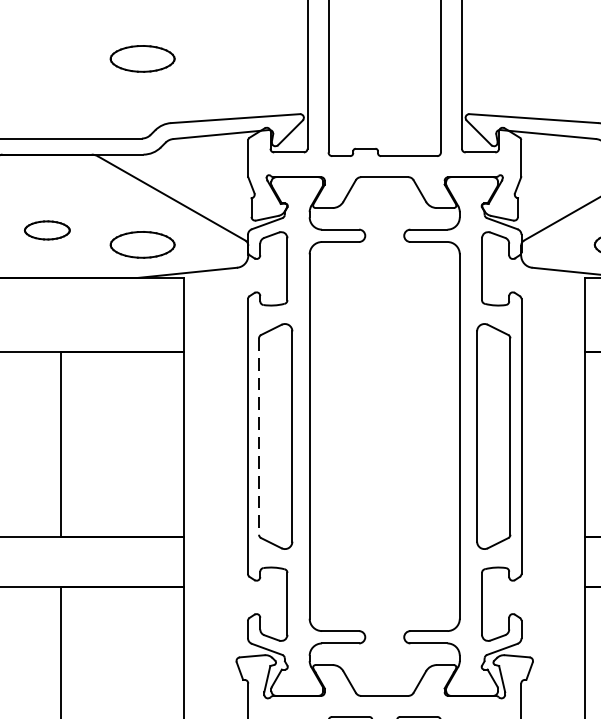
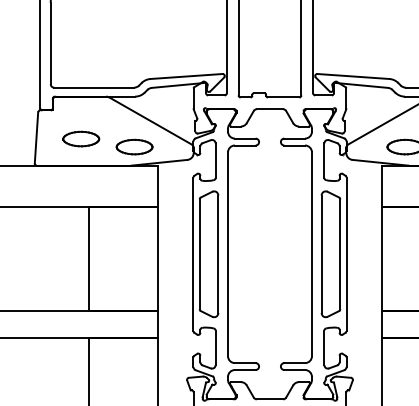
part: (142, 57) -> (134, 42), removed
part: (47, 229) -> (81, 138), size x1.43
line: (258, 436) -> (199, 254), dashed -> solid

